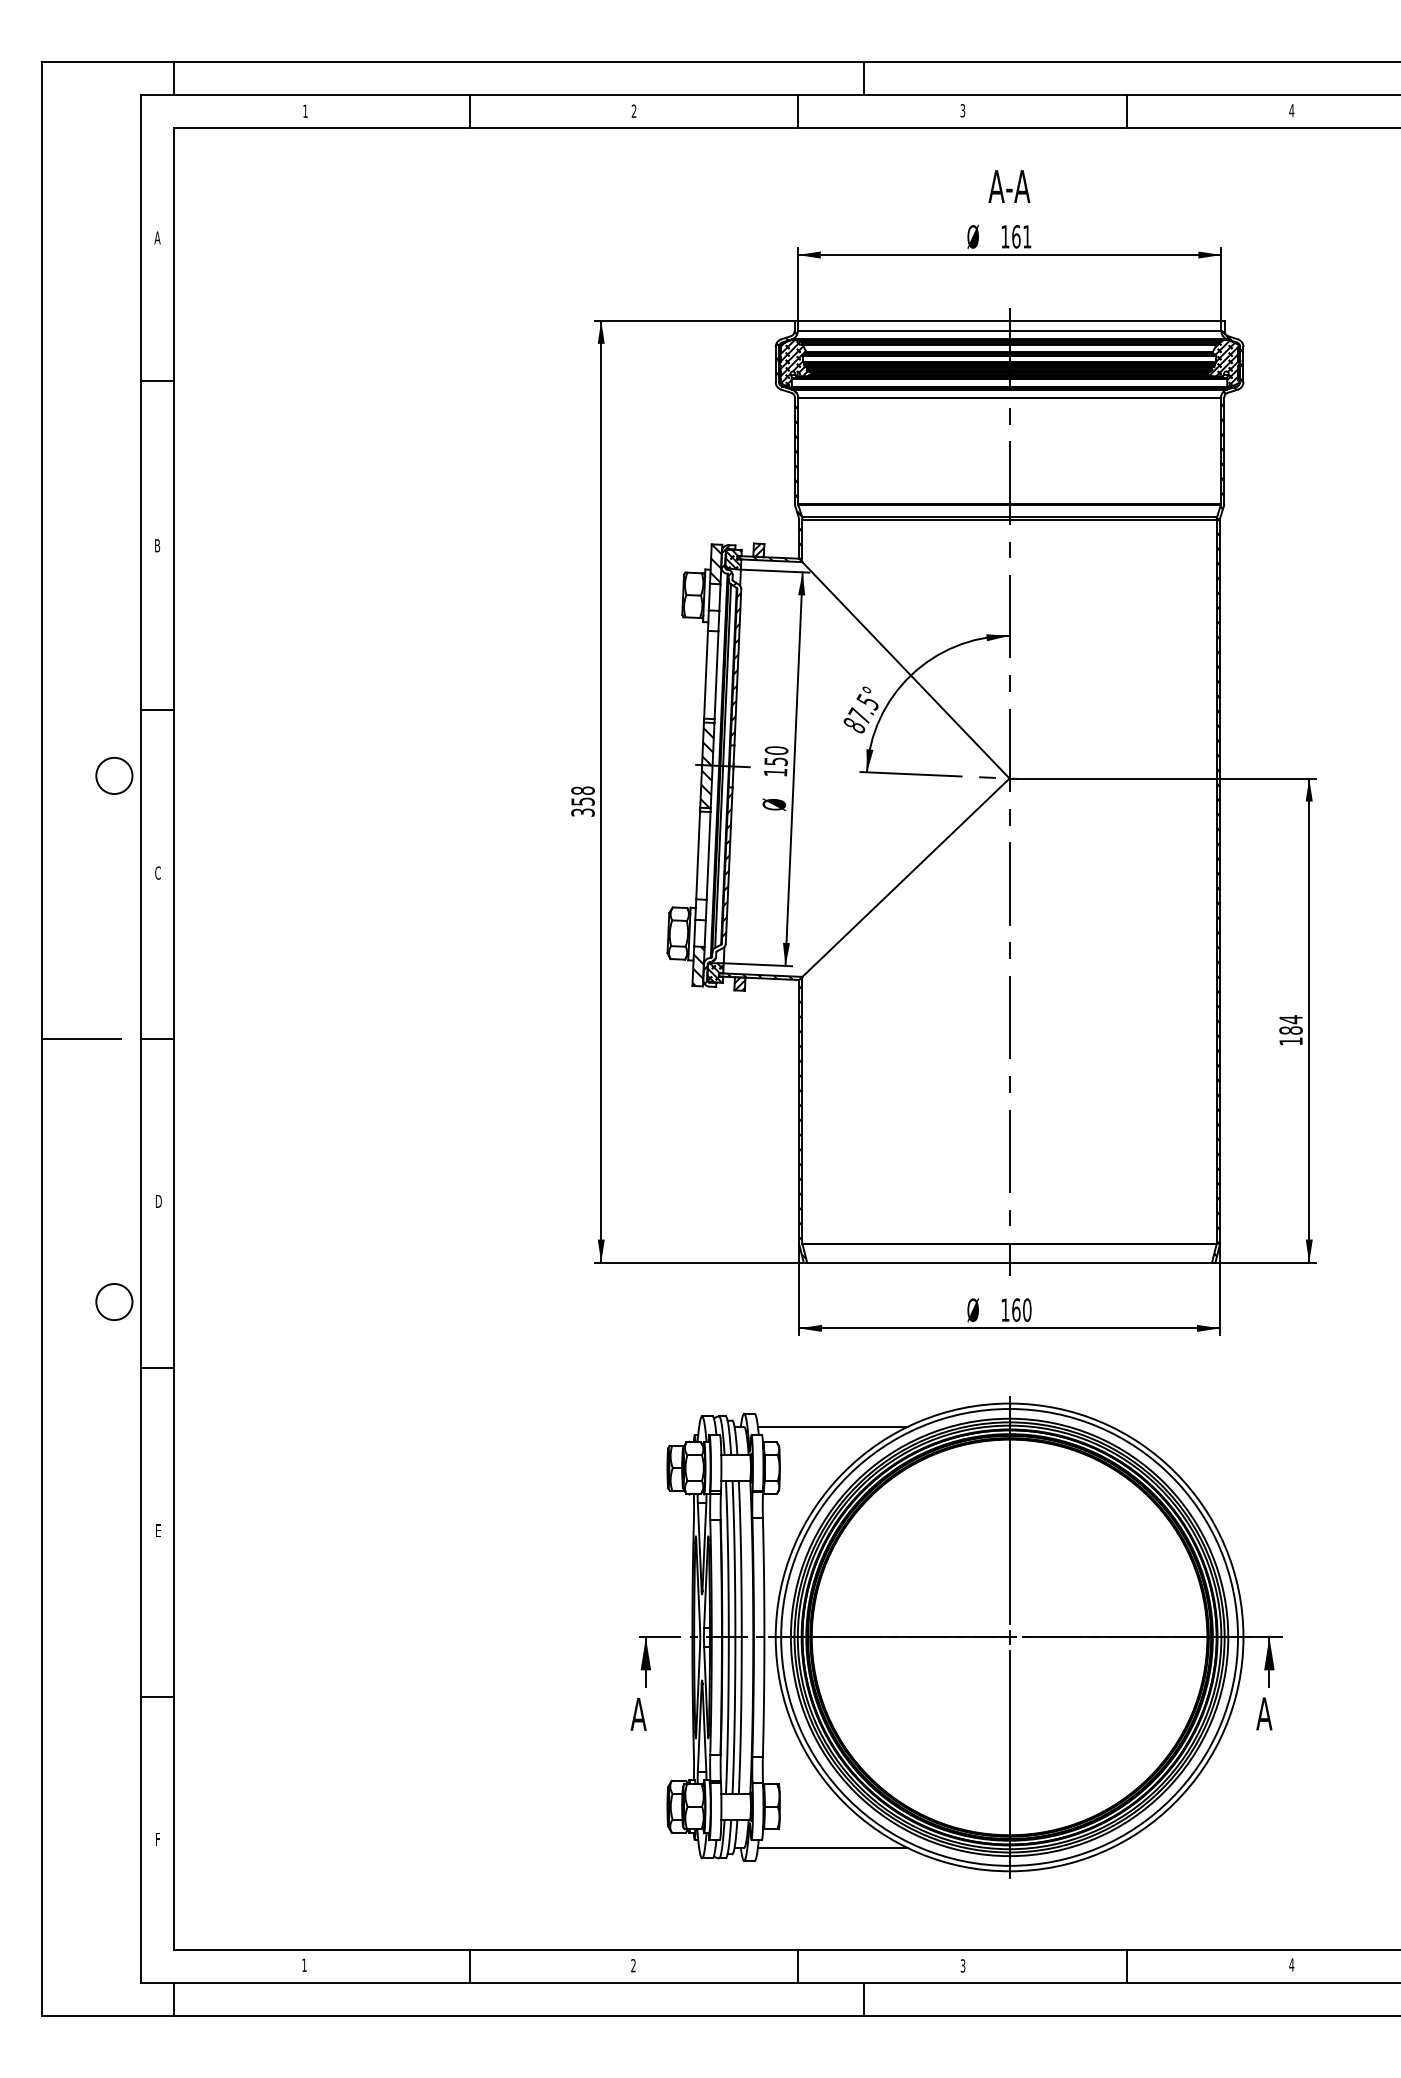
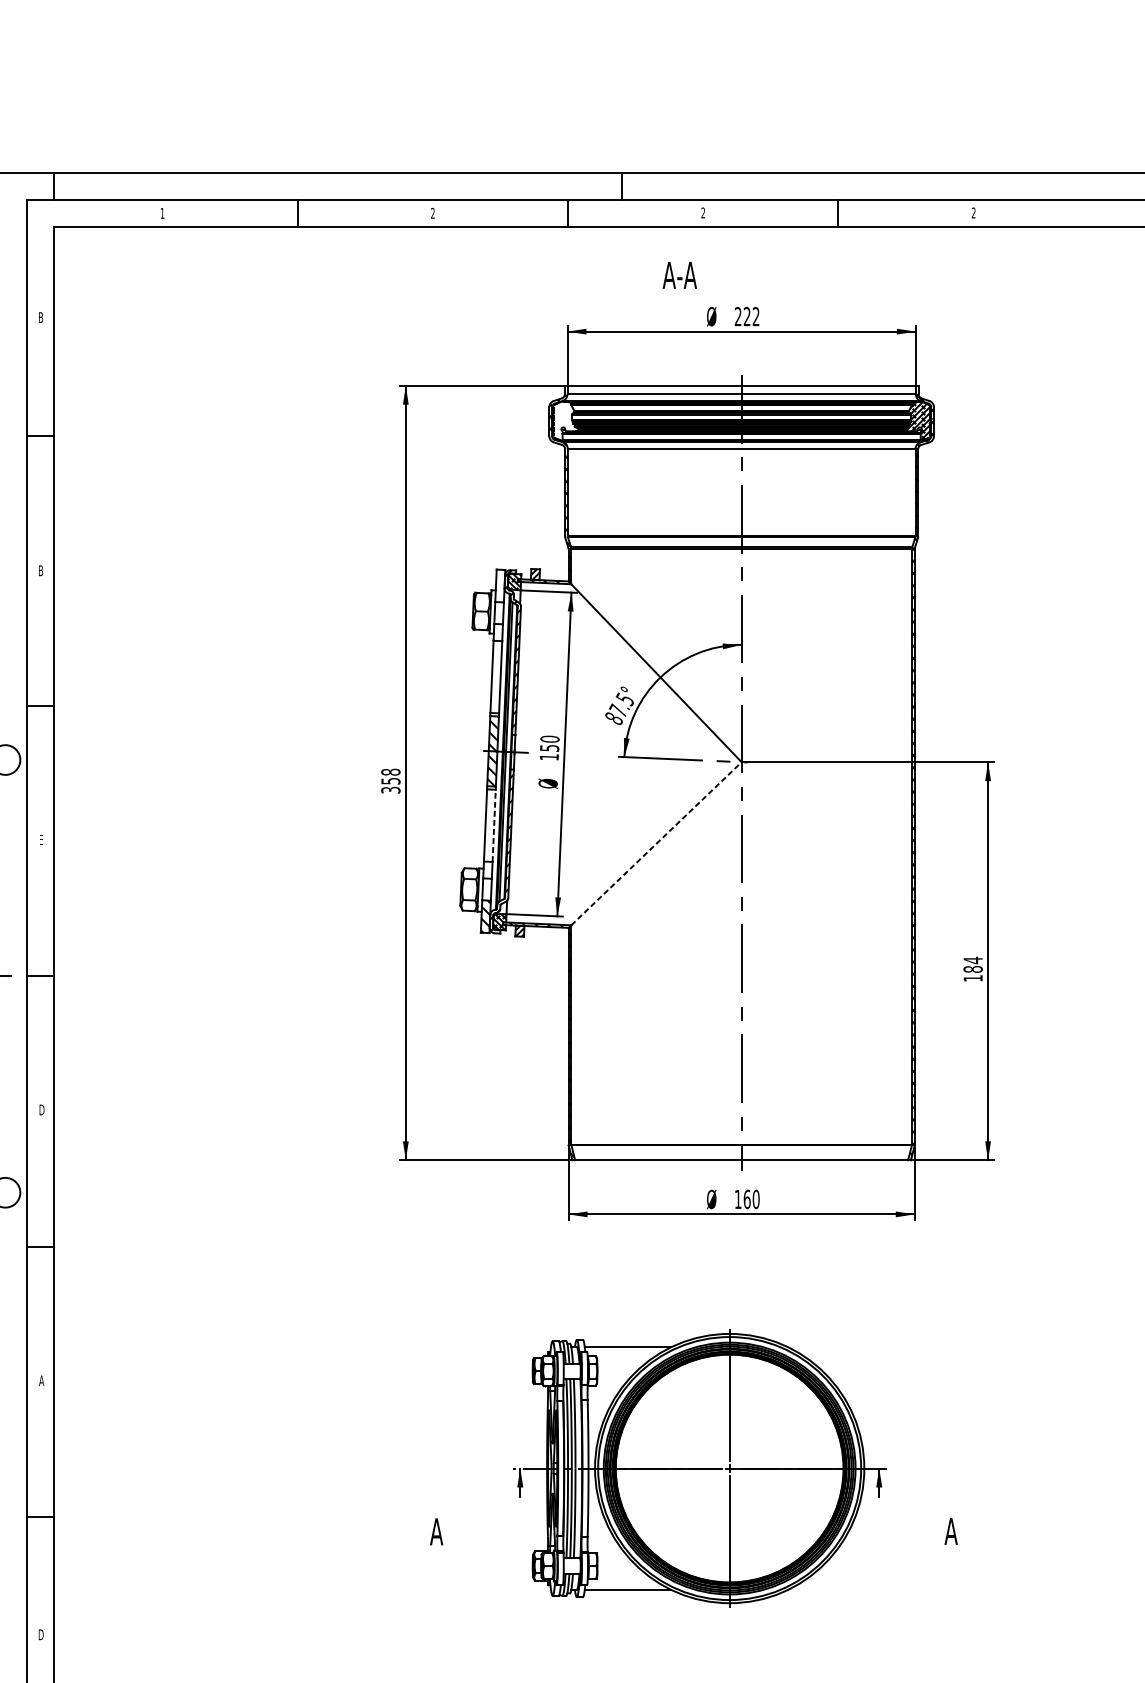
text: (1291, 110) -> (973, 212), 4 -> 2
text: (962, 111) -> (702, 213), 3 -> 2
text: (1009, 186) -> (679, 275), moved
text: (1016, 236) -> (747, 316), 161 -> 222
text: (157, 237) -> (40, 317), A -> B
hatch: (794, 362) -> (564, 420), removed
hatch: (715, 563) -> (499, 585), removed
line: (708, 855) -> (494, 825), solid -> dashed
text: (157, 872) -> (40, 839), C -> E
line: (906, 877) -> (656, 843), solid -> dashed
text: (158, 1530) -> (41, 1380), E -> A
part: (960, 1637) -> (701, 1468), size x0.7
text: (157, 1839) -> (40, 1634), F -> D

